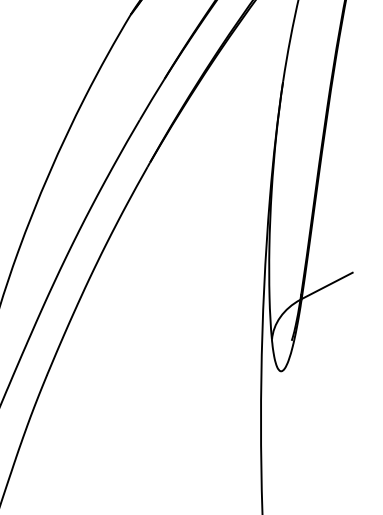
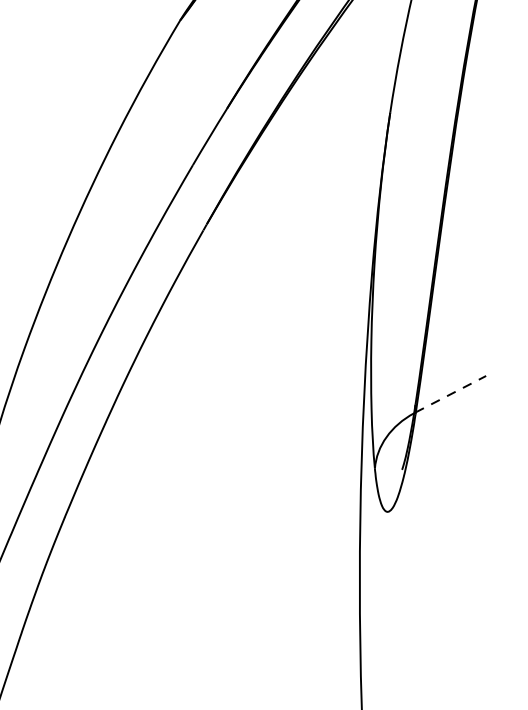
line: (326, 286) -> (450, 394), solid -> dashed

